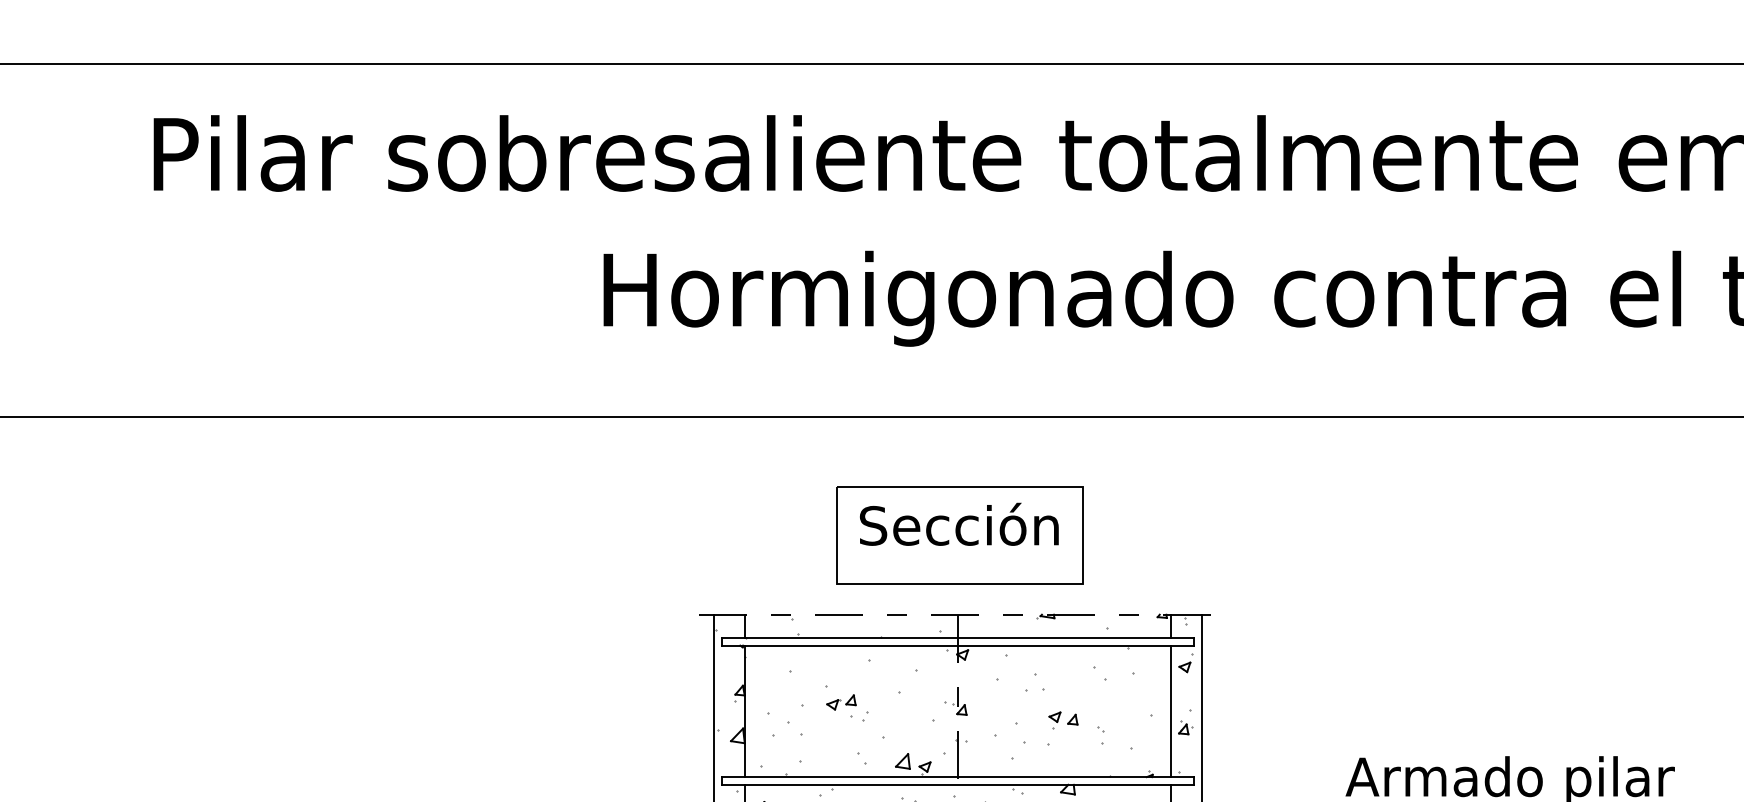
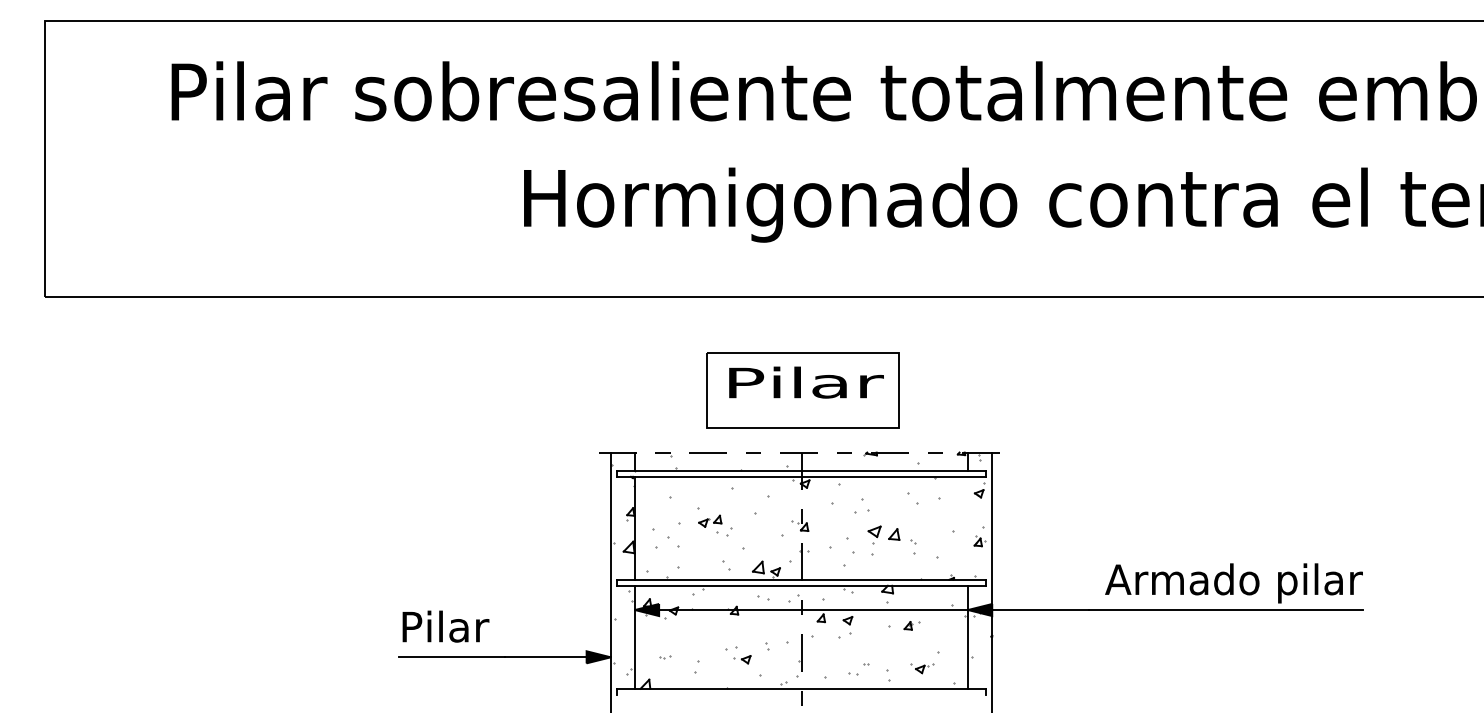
text: (960, 523) -> (803, 381), Sección -> Pilar
line: (1171, 710) -> (968, 527), removed
part: (1063, 720) -> (884, 535), size x1.4

